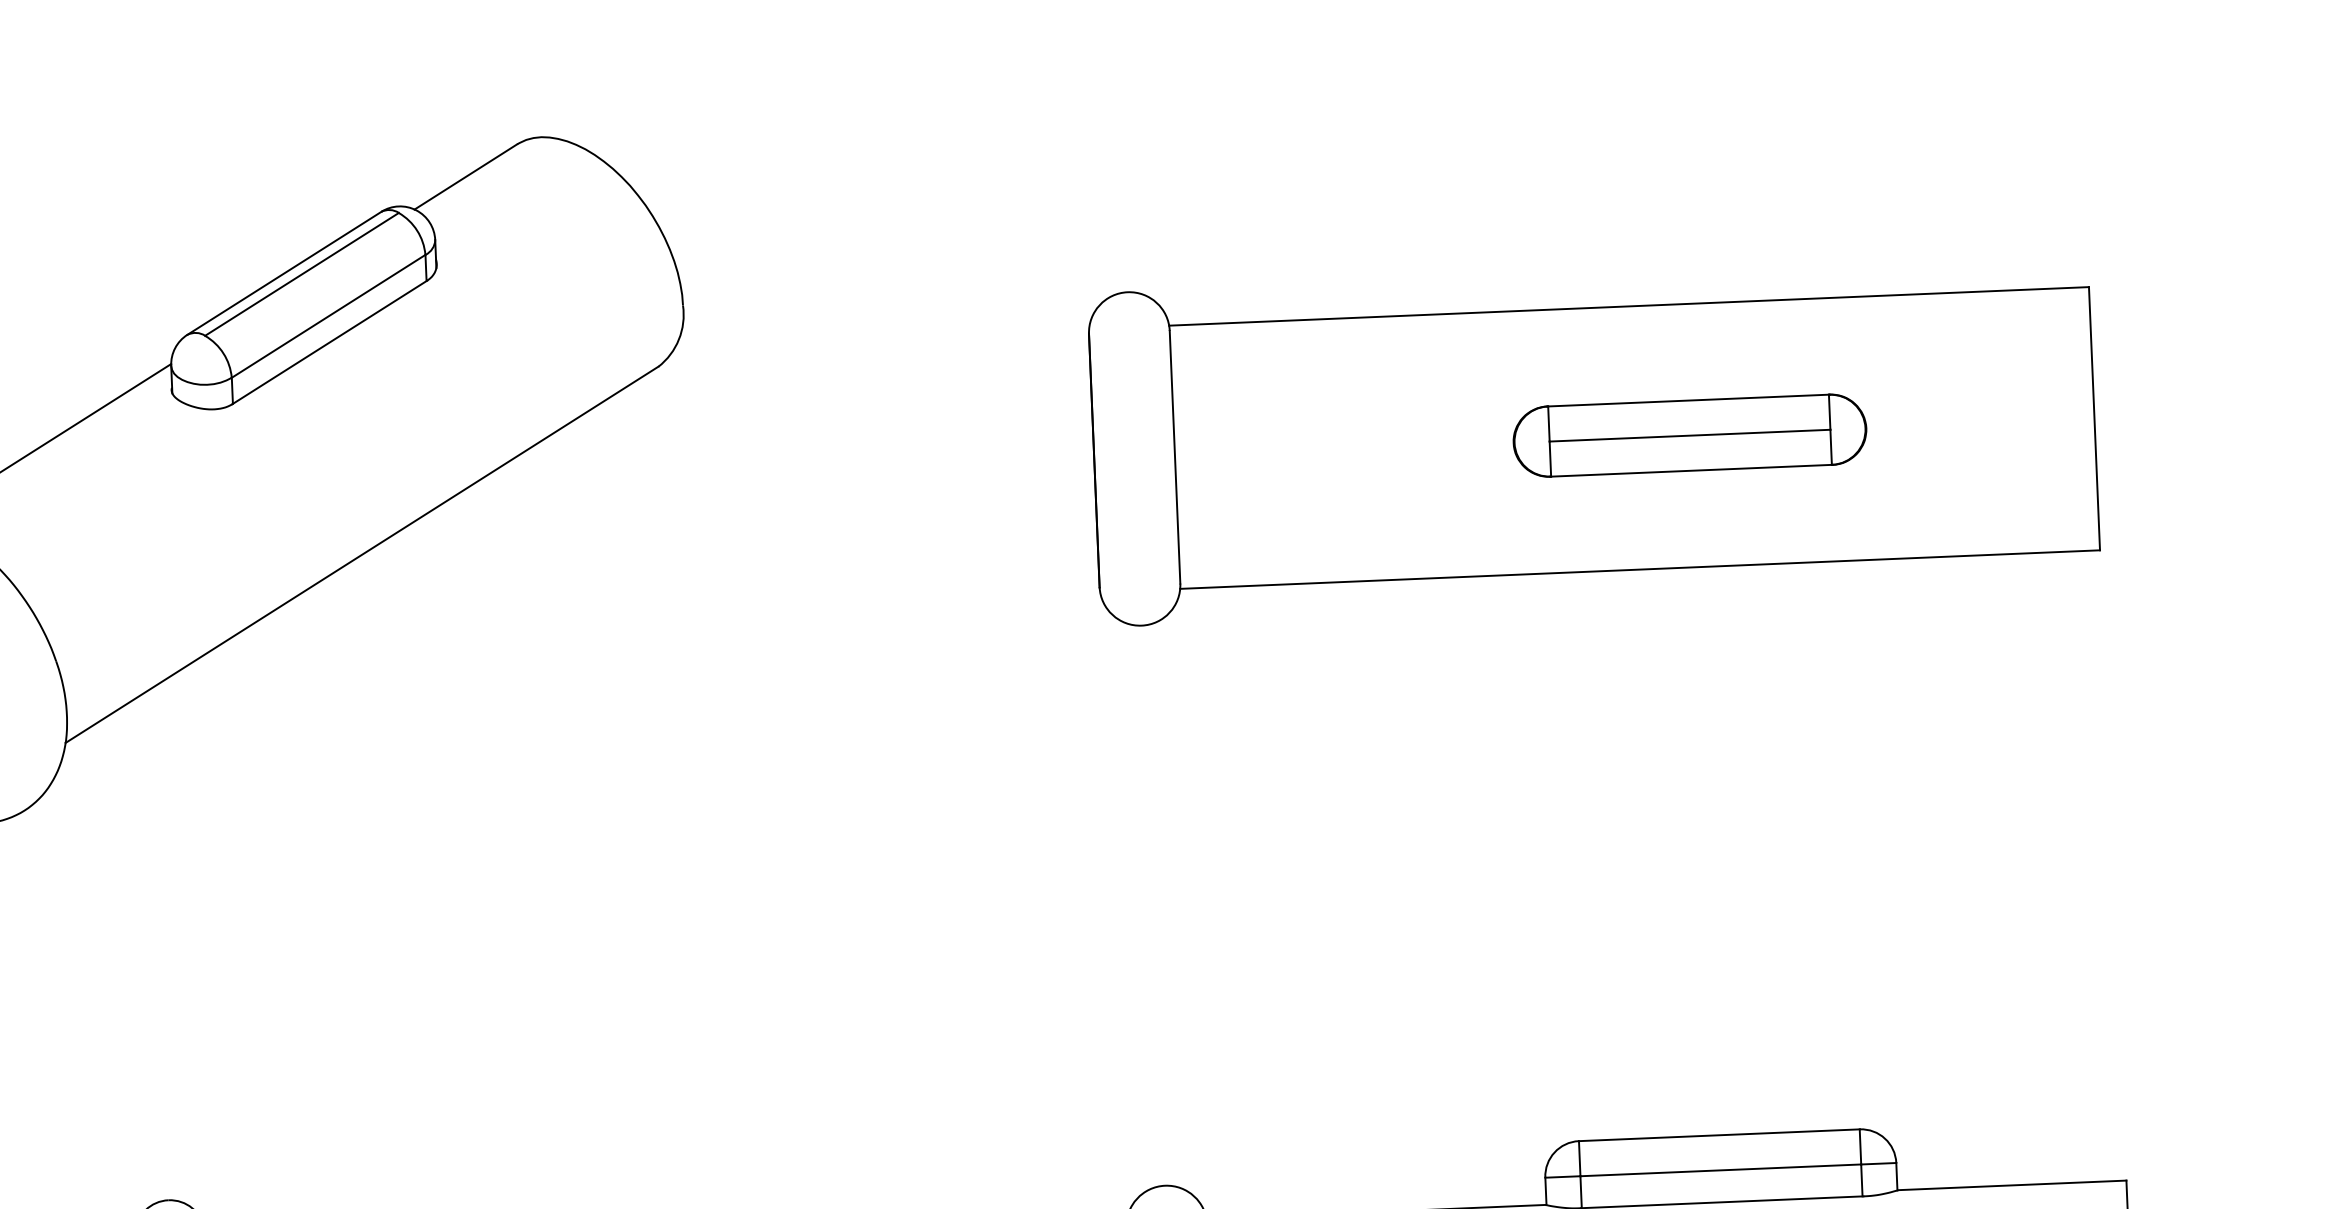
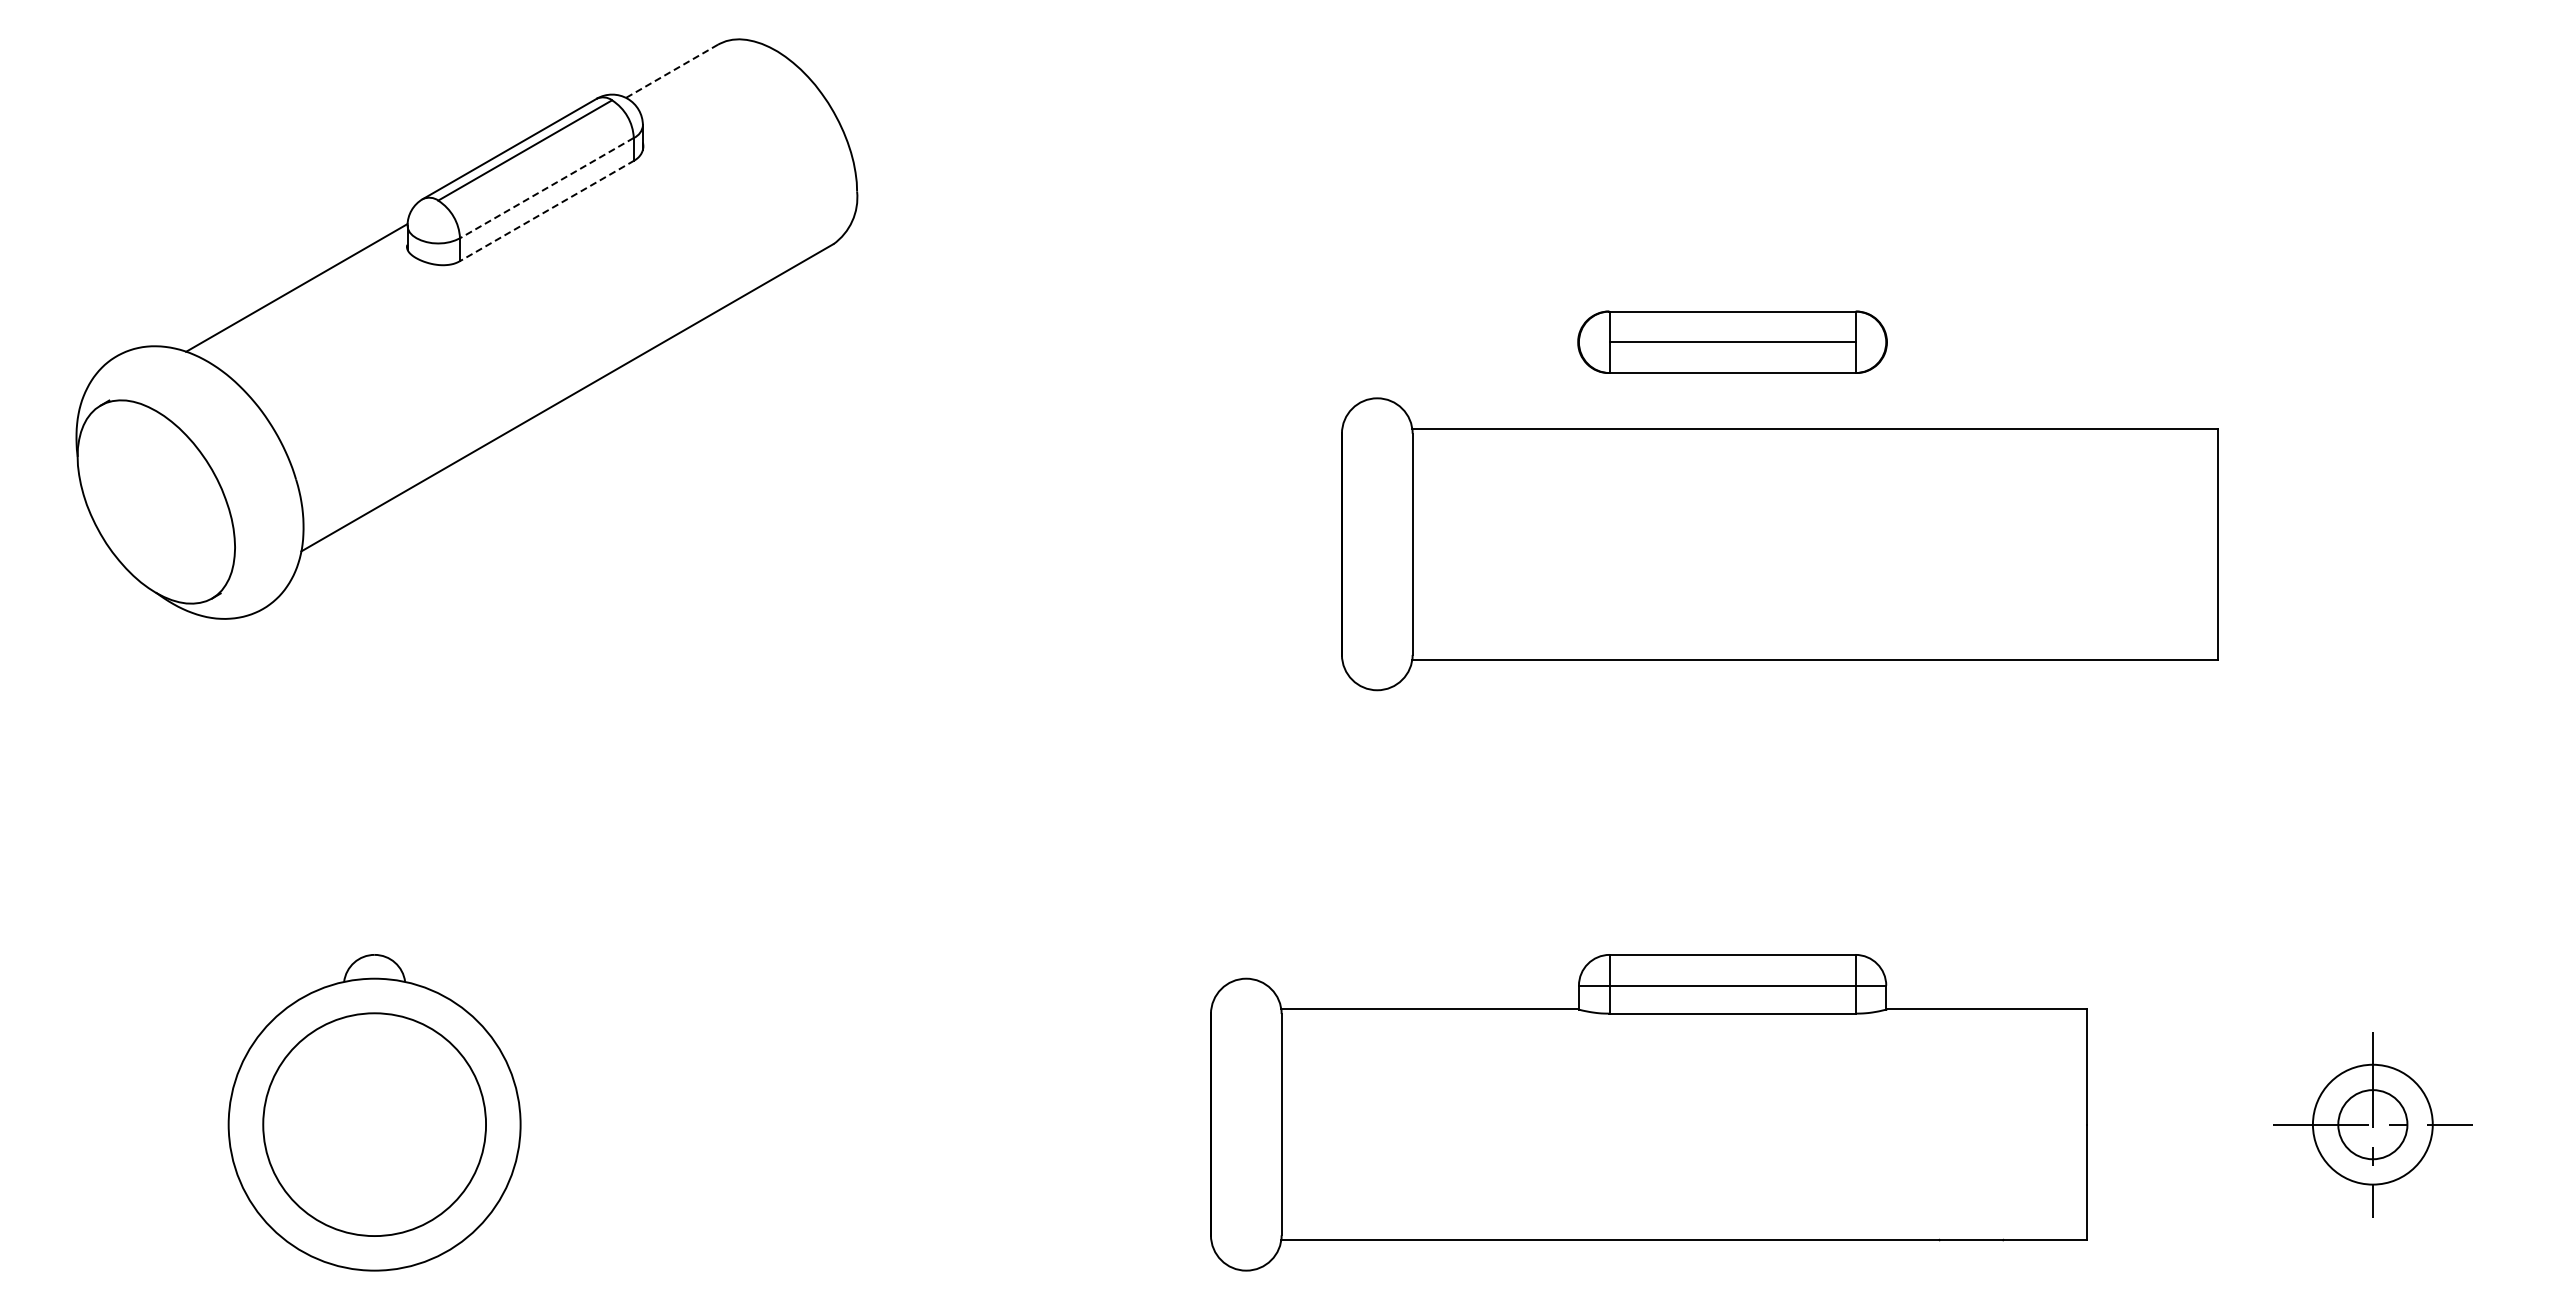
line: (465, 177) -> (671, 71), solid -> dashed
line: (328, 316) -> (546, 188), solid -> dashed
line: (329, 343) -> (546, 211), solid -> dashed
part: (1593, 439) -> (1779, 544), moved

